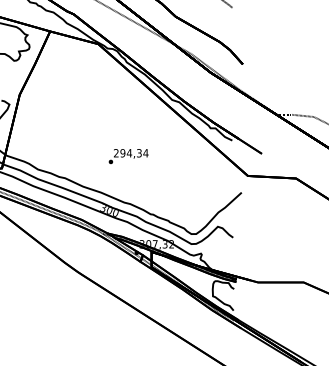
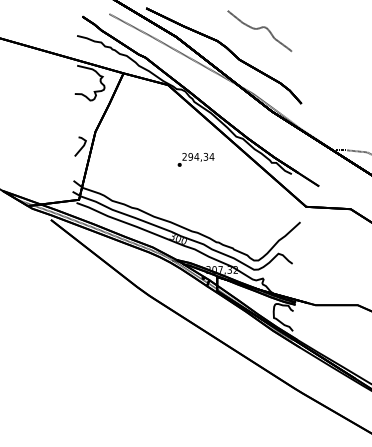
text: (128, 156) -> (195, 159), moved

